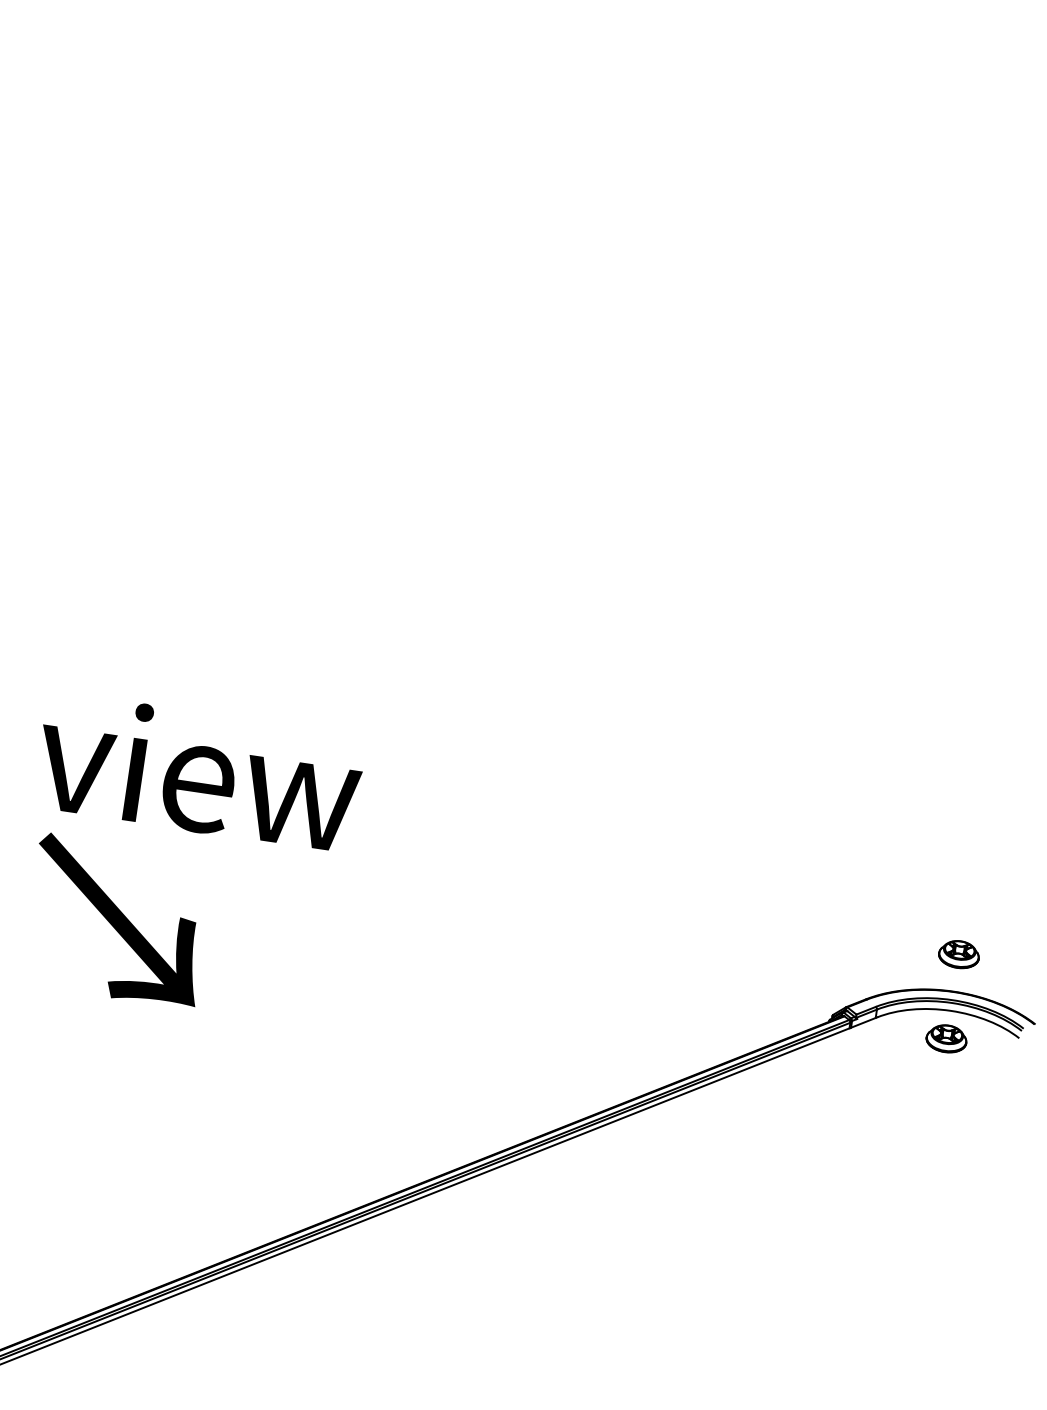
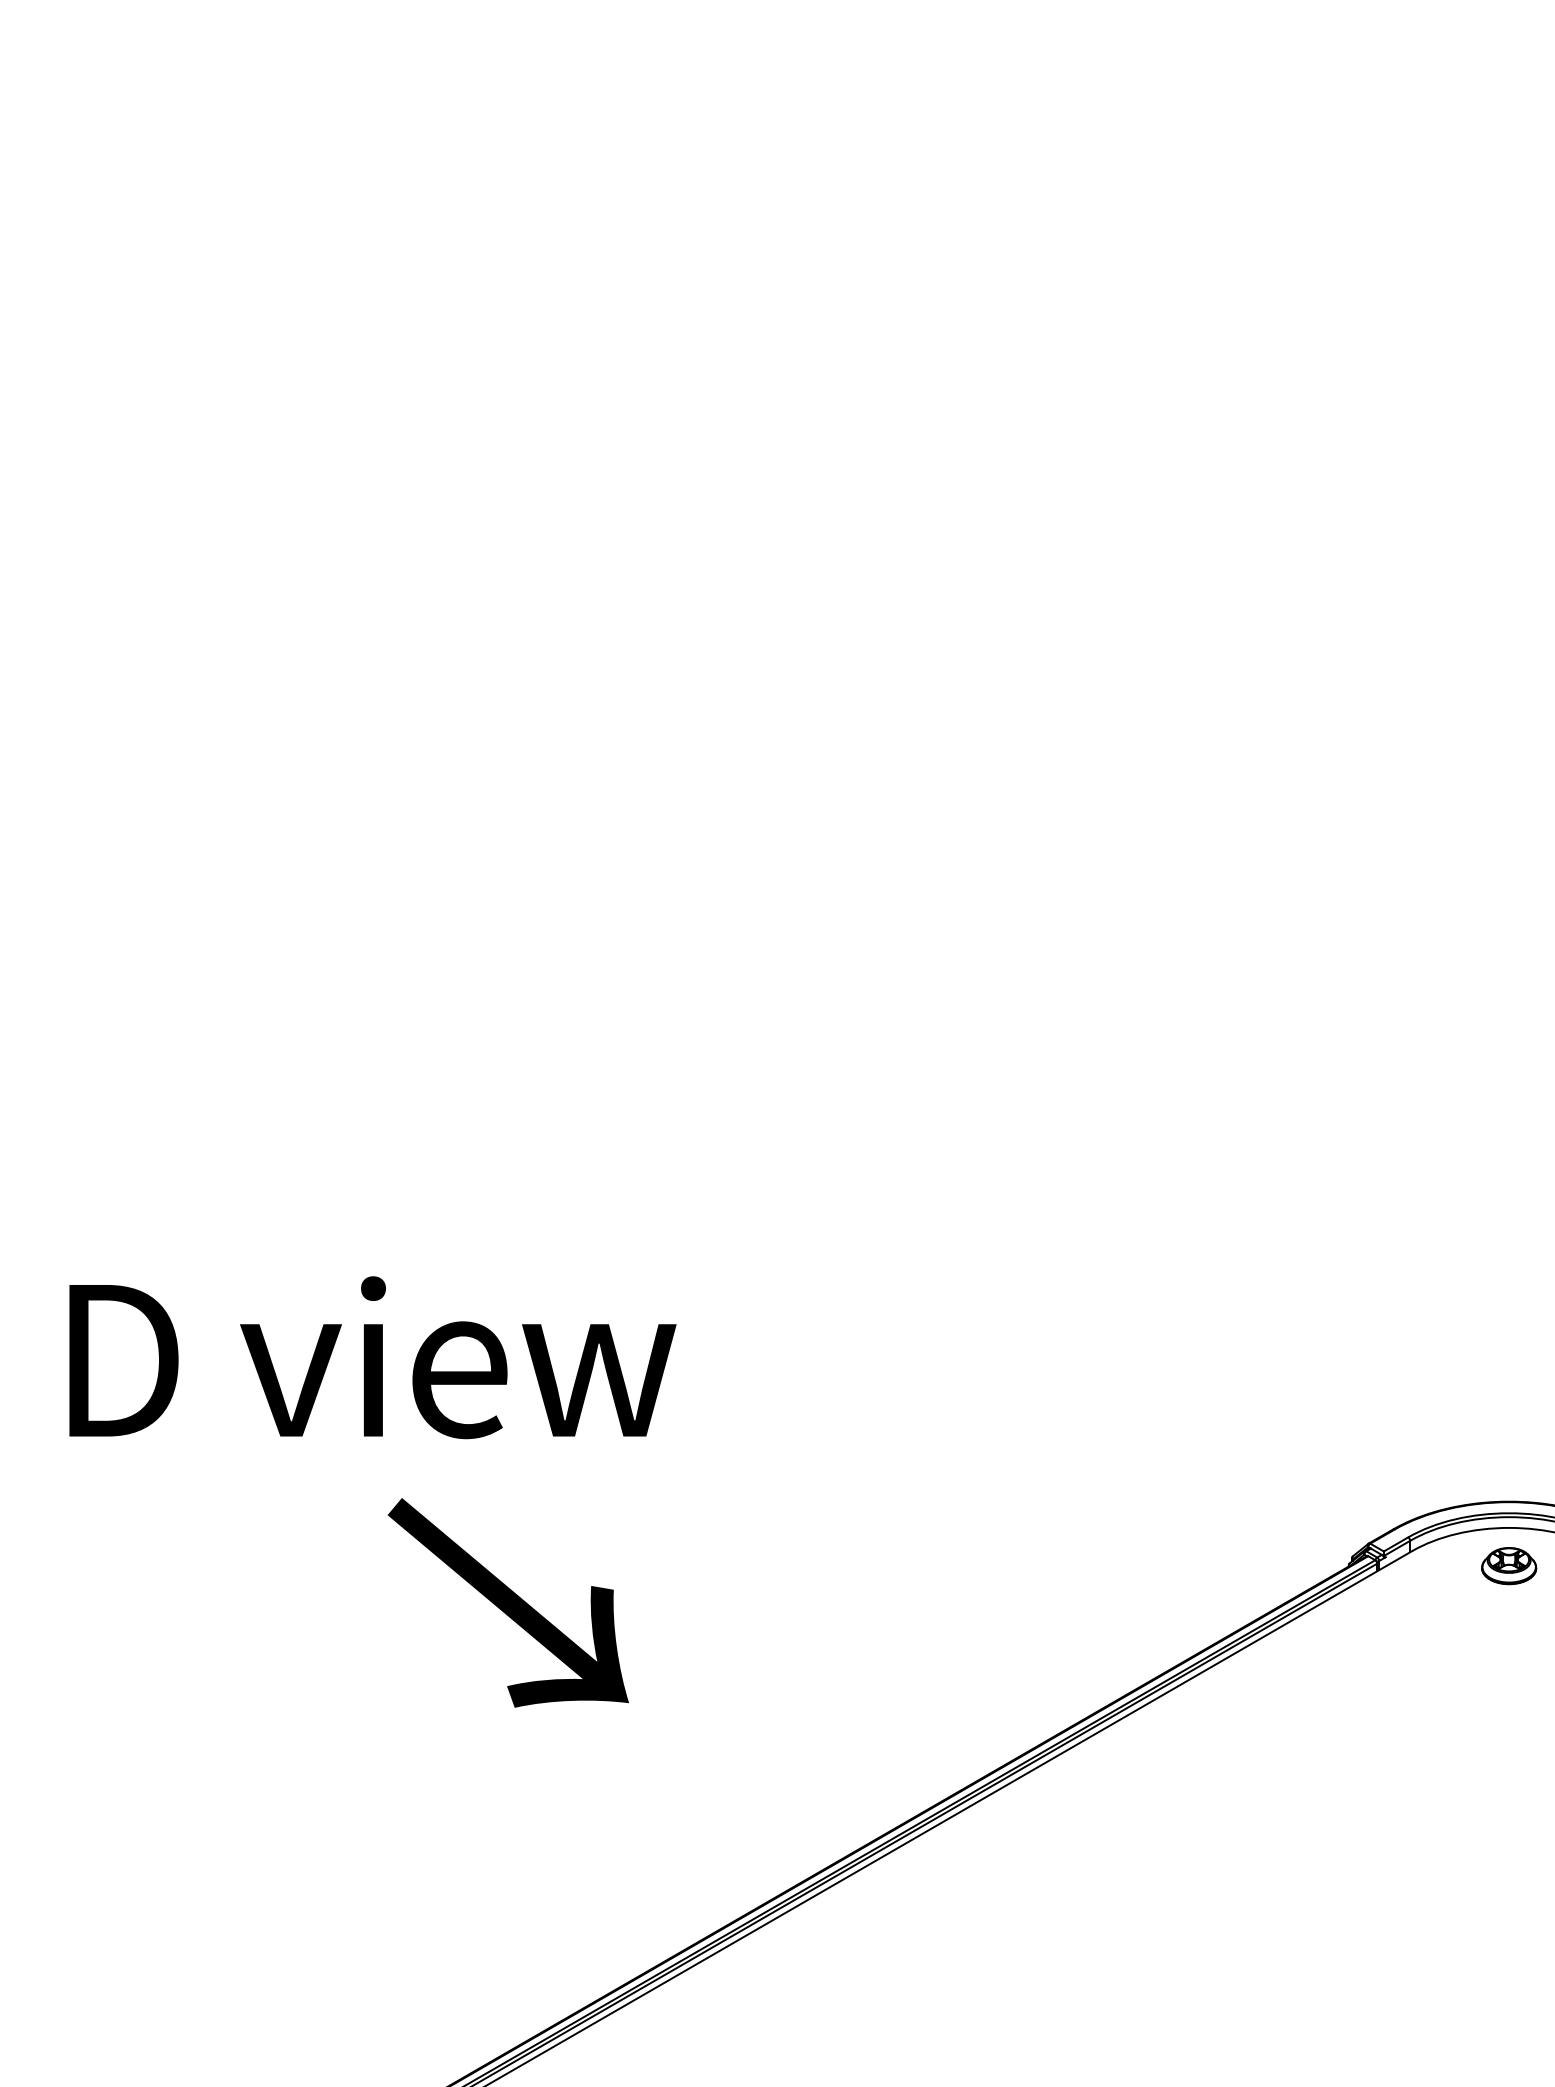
text: (117, 920) -> (507, 1602), moved
part: (959, 954) -> (1509, 1451), removed

